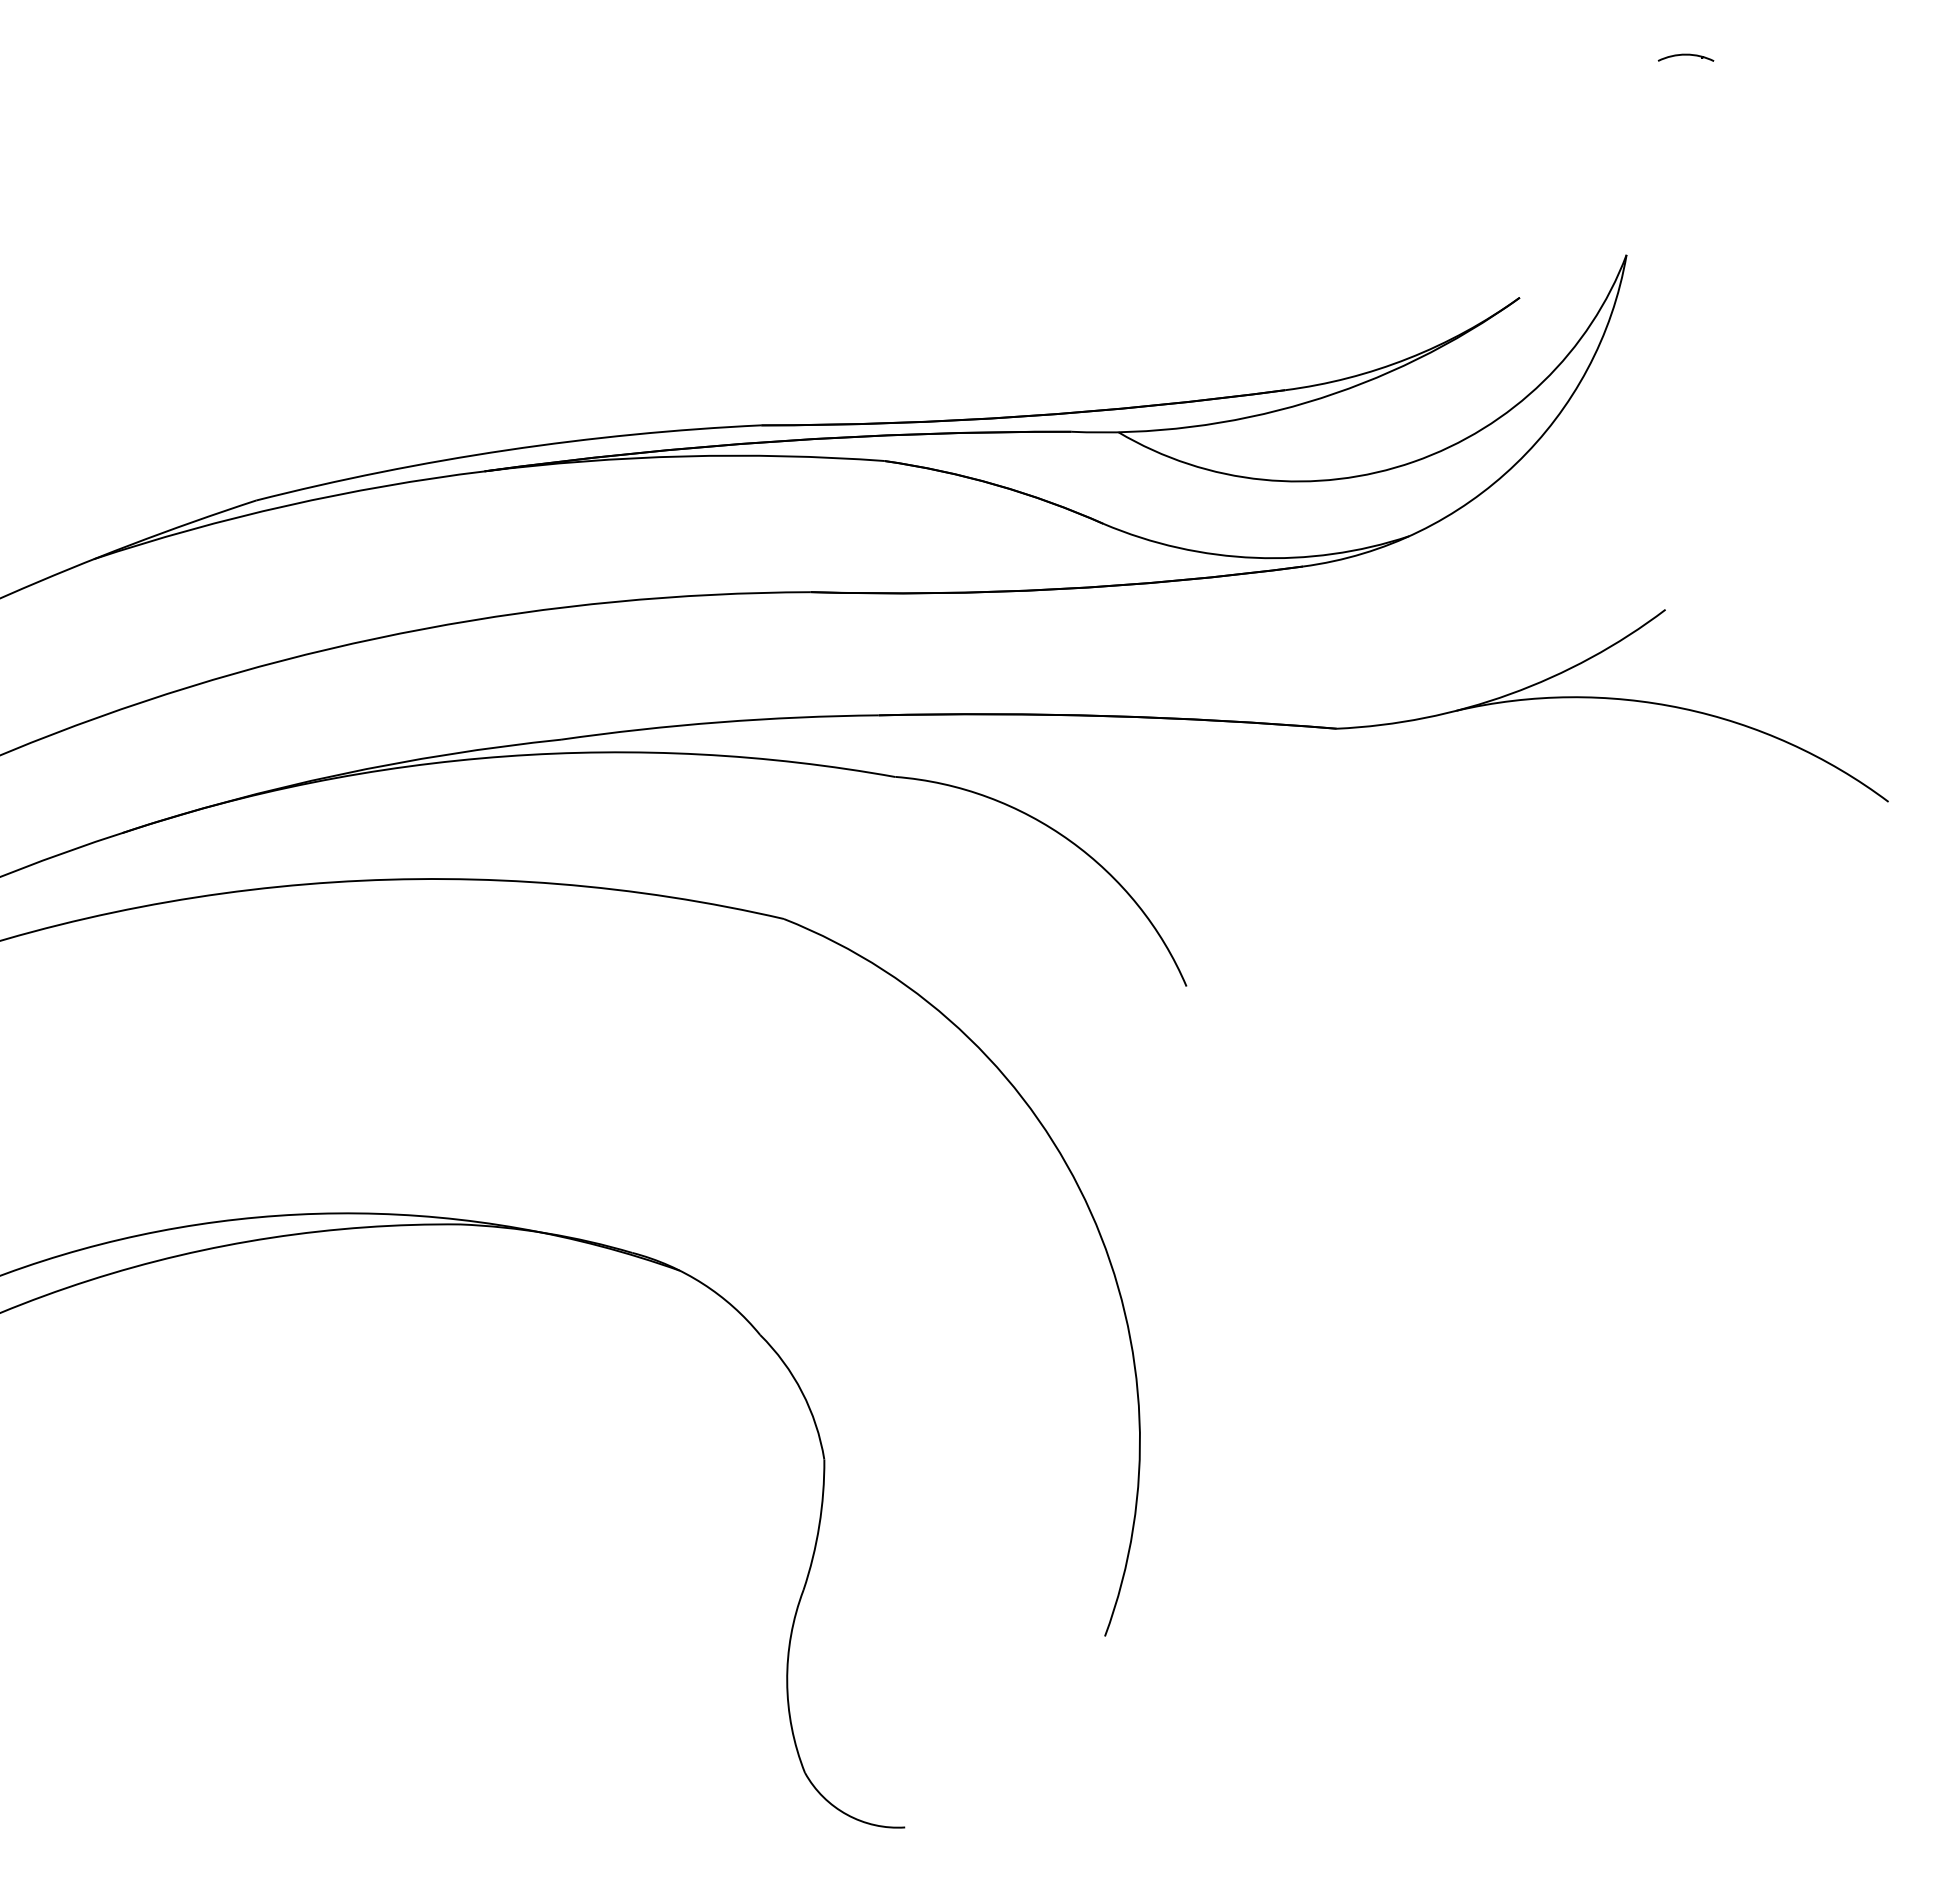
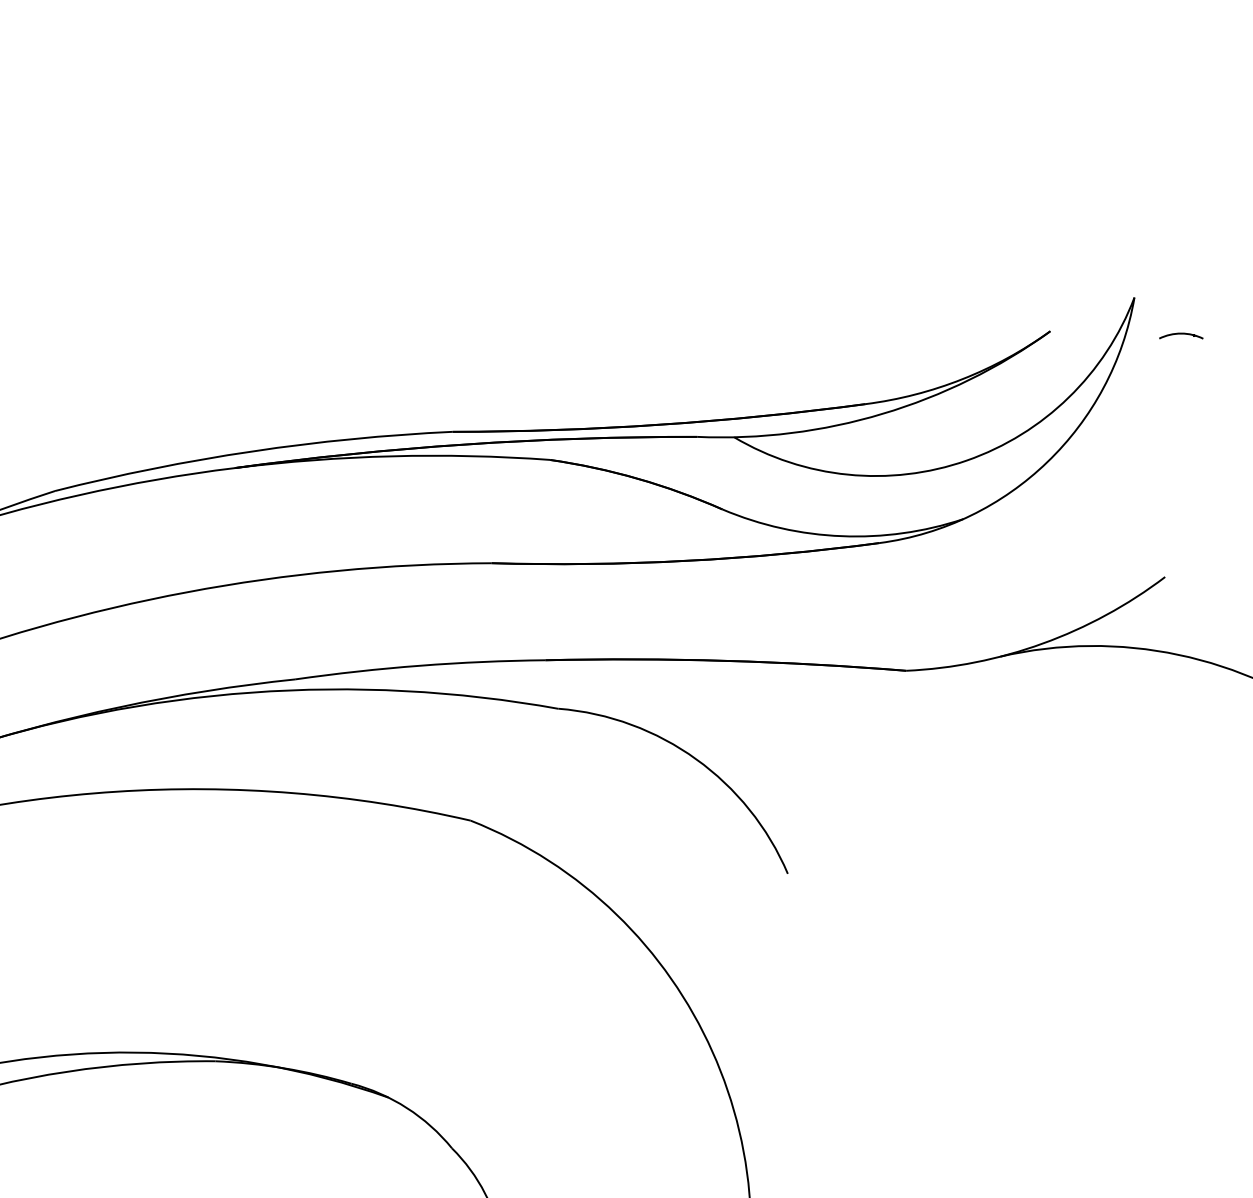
part: (1685, 57) -> (1180, 335), moved

